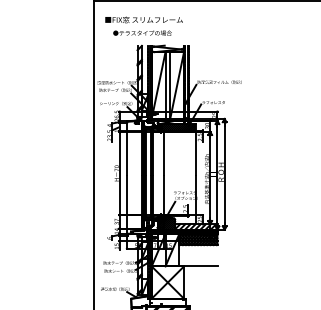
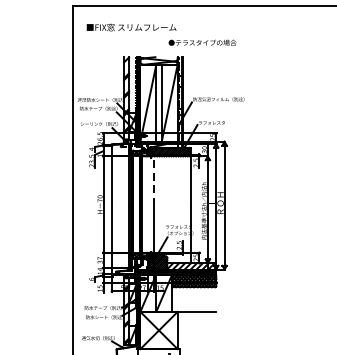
text: (142, 32) -> (202, 42), moved
line: (163, 153) -> (153, 181), solid -> dashed

